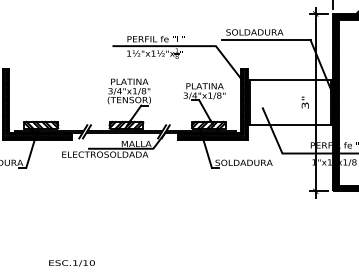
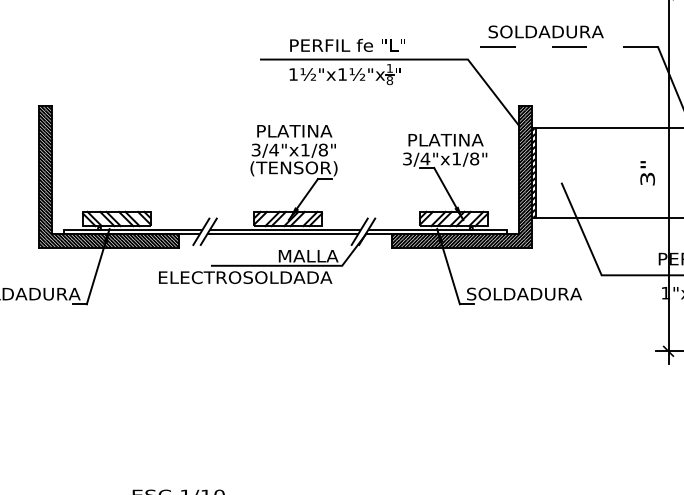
line: (266, 39) -> (569, 46), solid -> dashed

